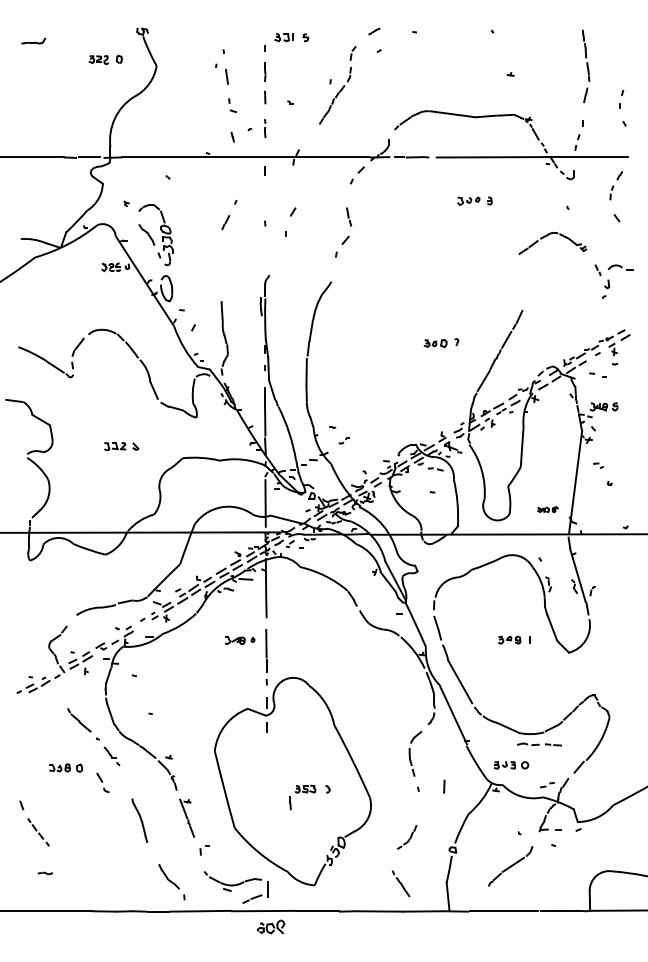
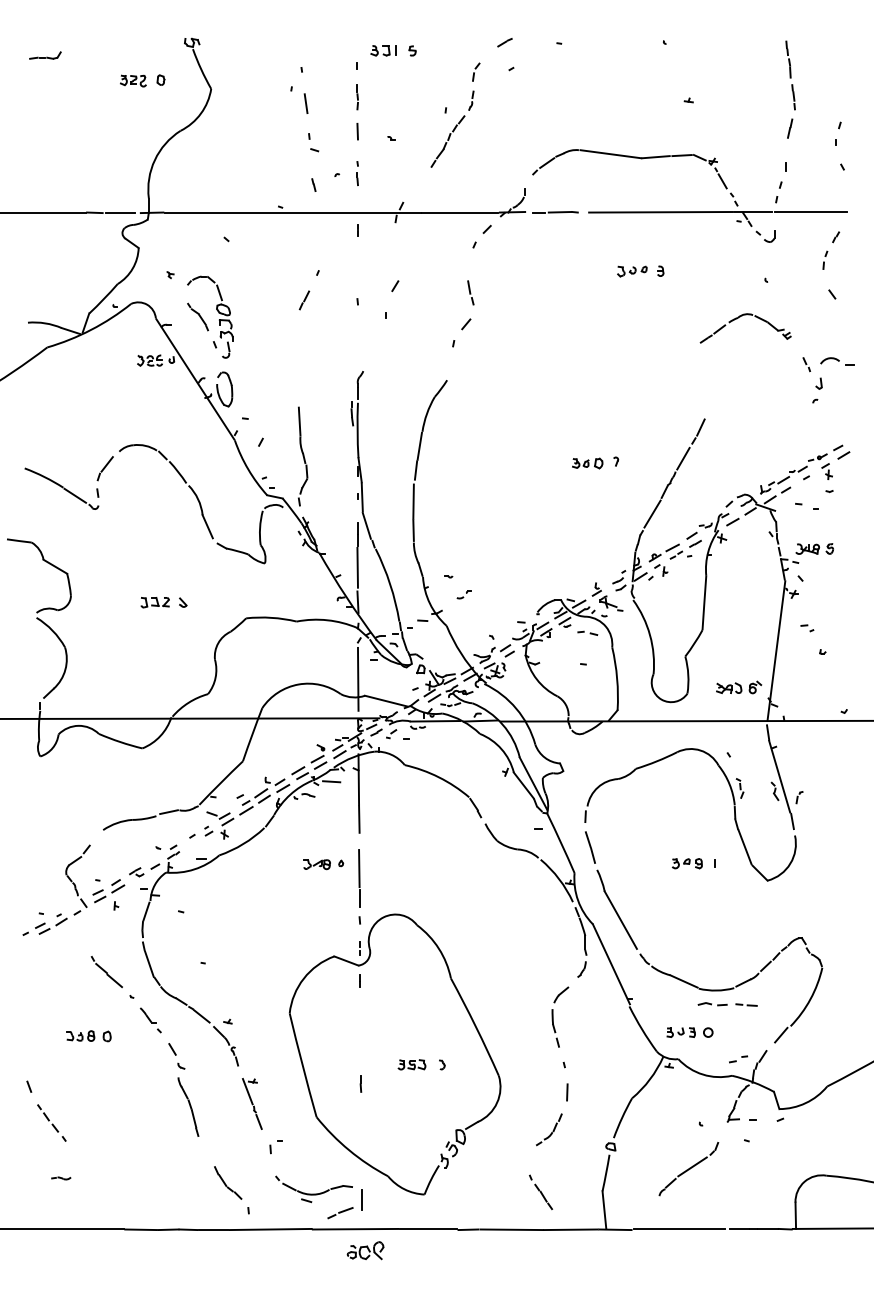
part: (548, 509) -> (739, 687), size x1.67
part: (102, 783) -> (176, 1056), moved
line: (444, 786) -> (567, 1092), moved
part: (290, 803) -> (360, 1083), moved

